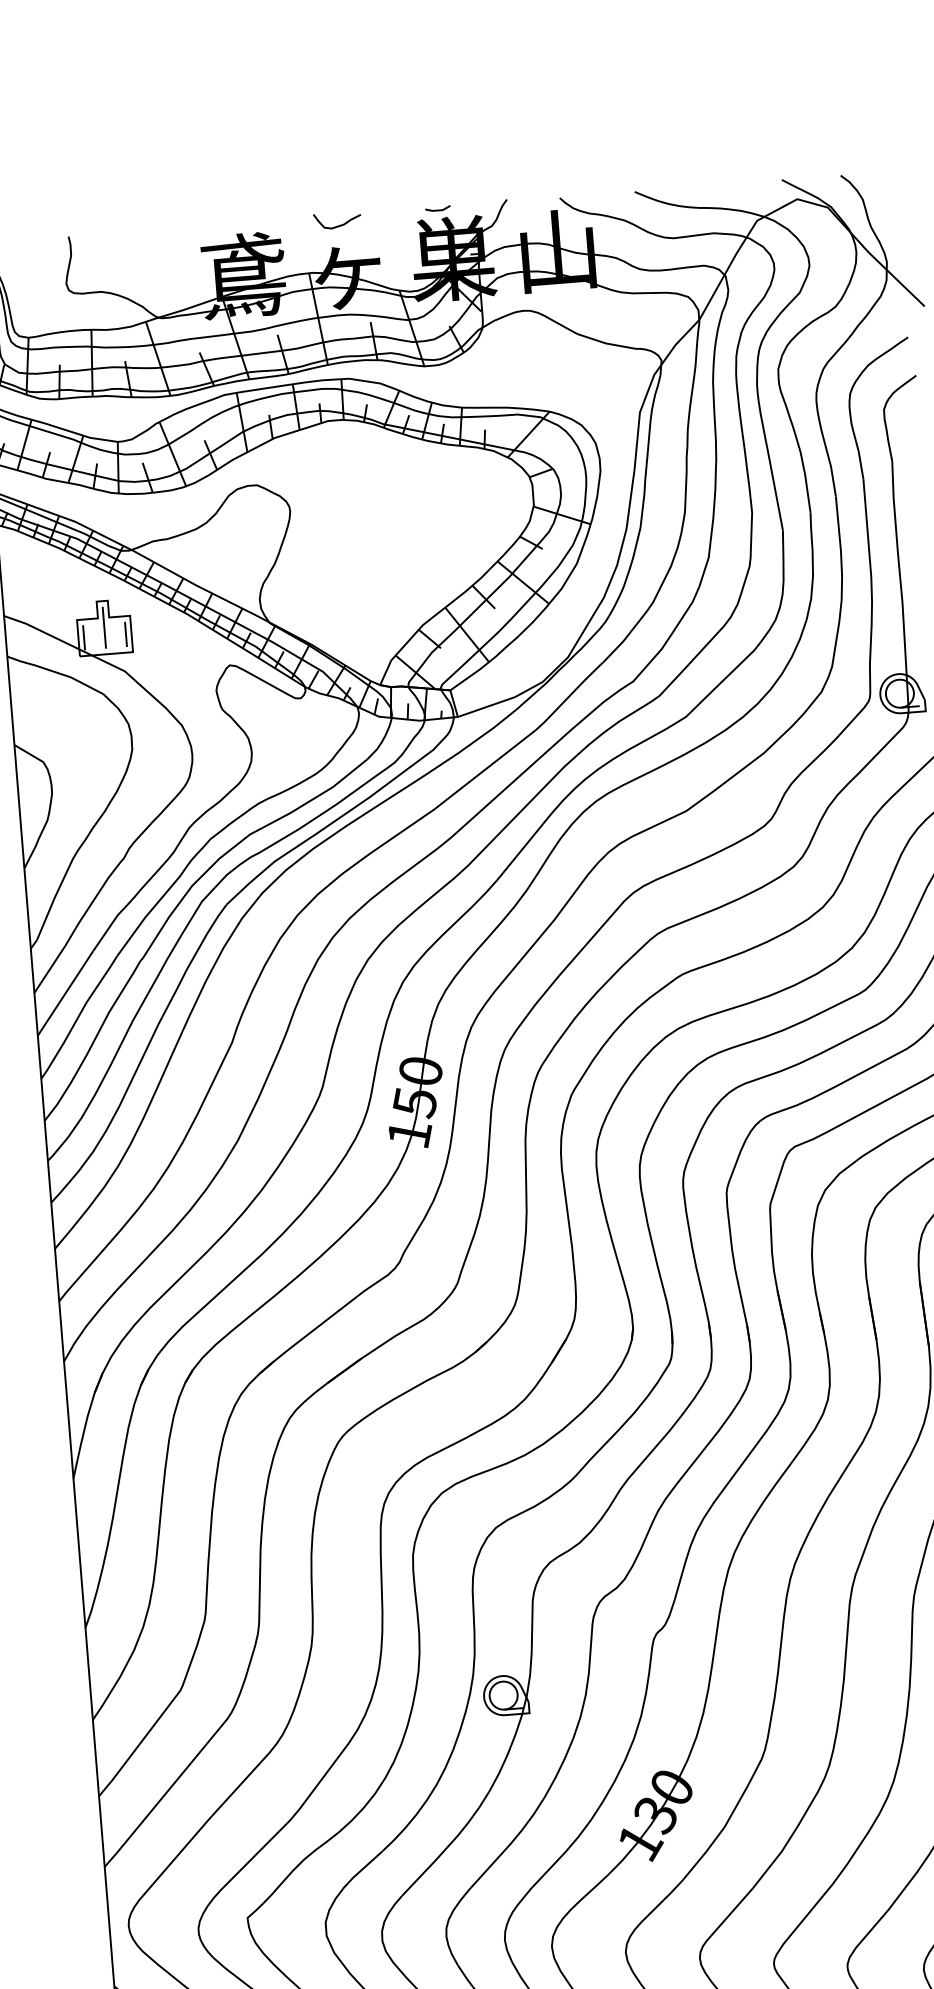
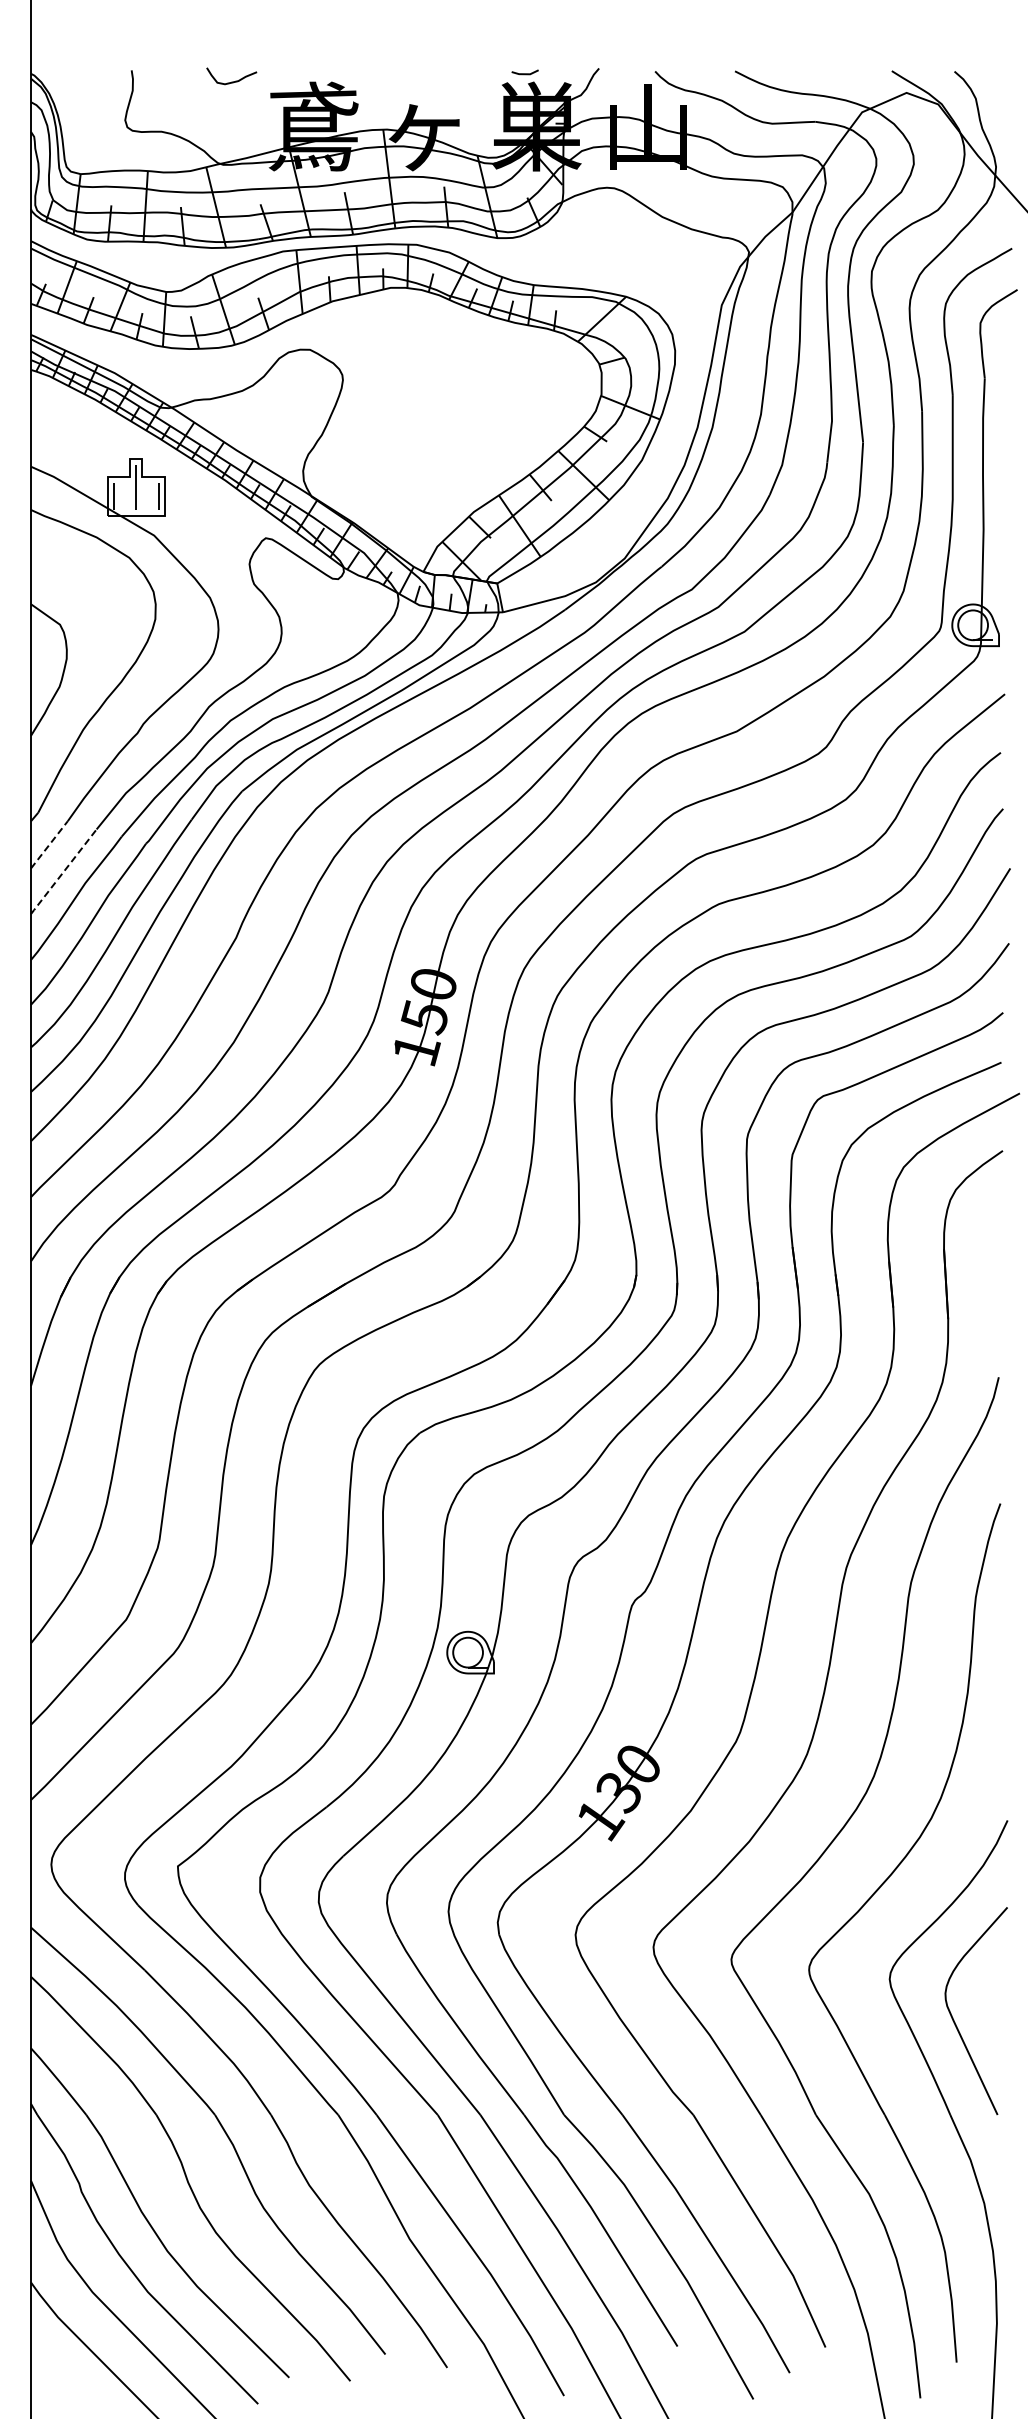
curve: (337, 225) -> (231, 81), moved
line: (49, 969) -> (49, 844), solid -> dashed
line: (65, 994) -> (63, 872), solid -> dashed

